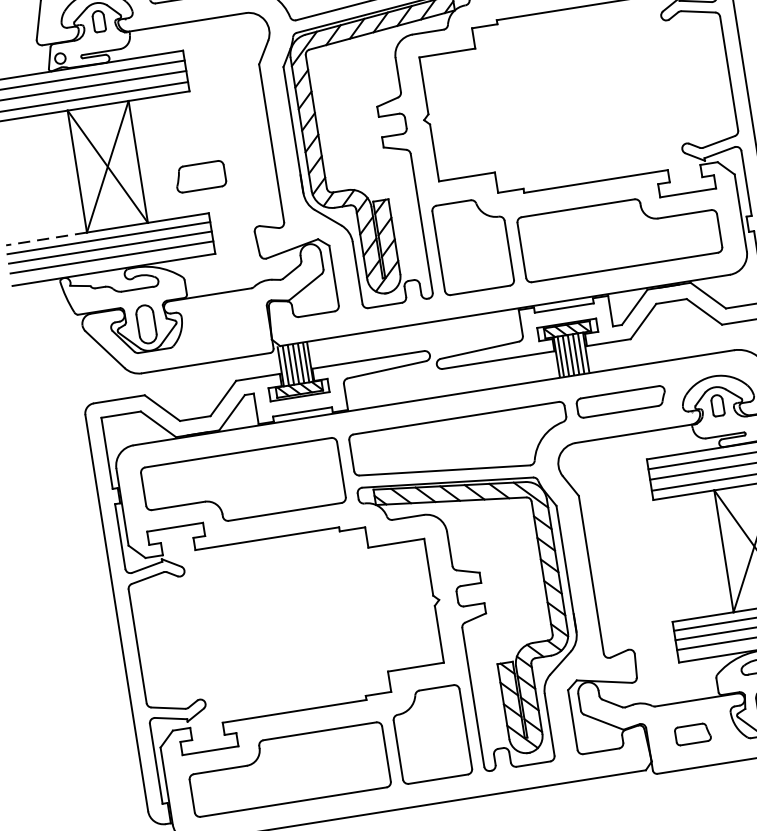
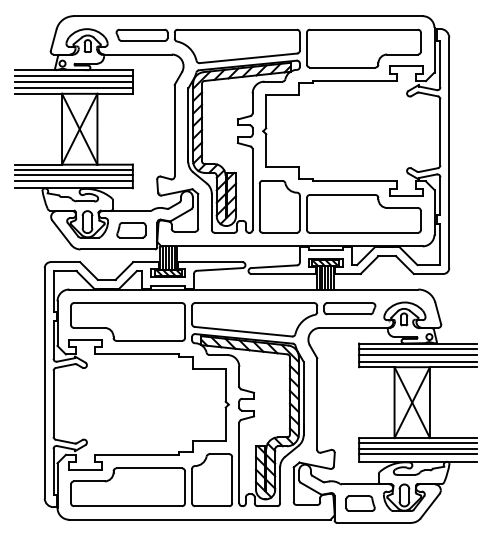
part: (200, 177) -> (131, 230), moved
line: (46, 238) -> (38, 164), dashed -> solid
part: (692, 734) -> (360, 503), size x1.43

